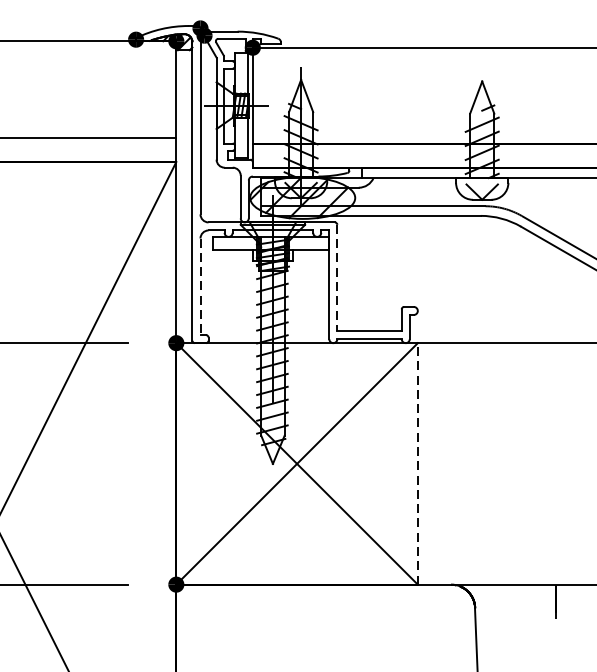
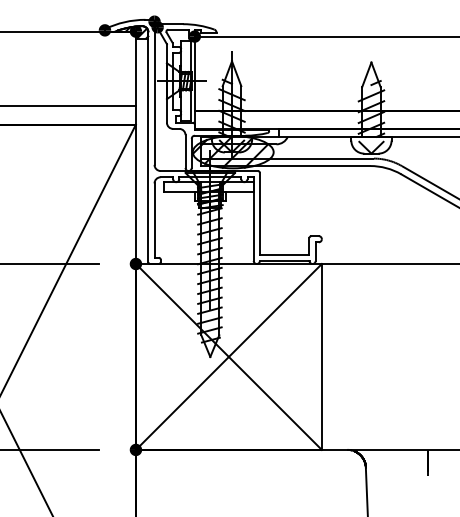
line: (336, 277) -> (259, 213), dashed -> solid
line: (200, 287) -> (154, 221), dashed -> solid
line: (417, 463) -> (321, 356), dashed -> solid

